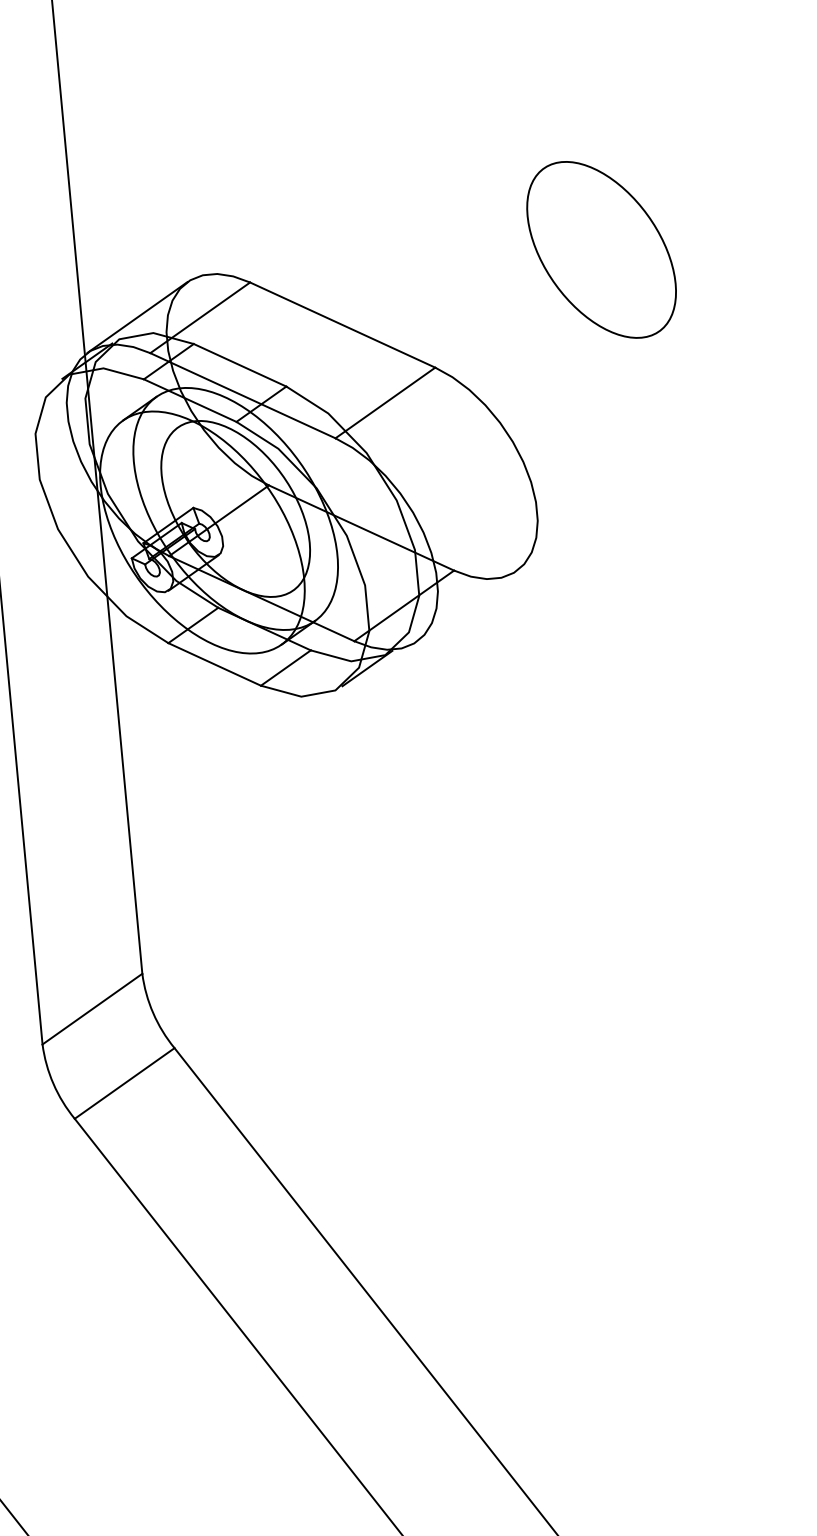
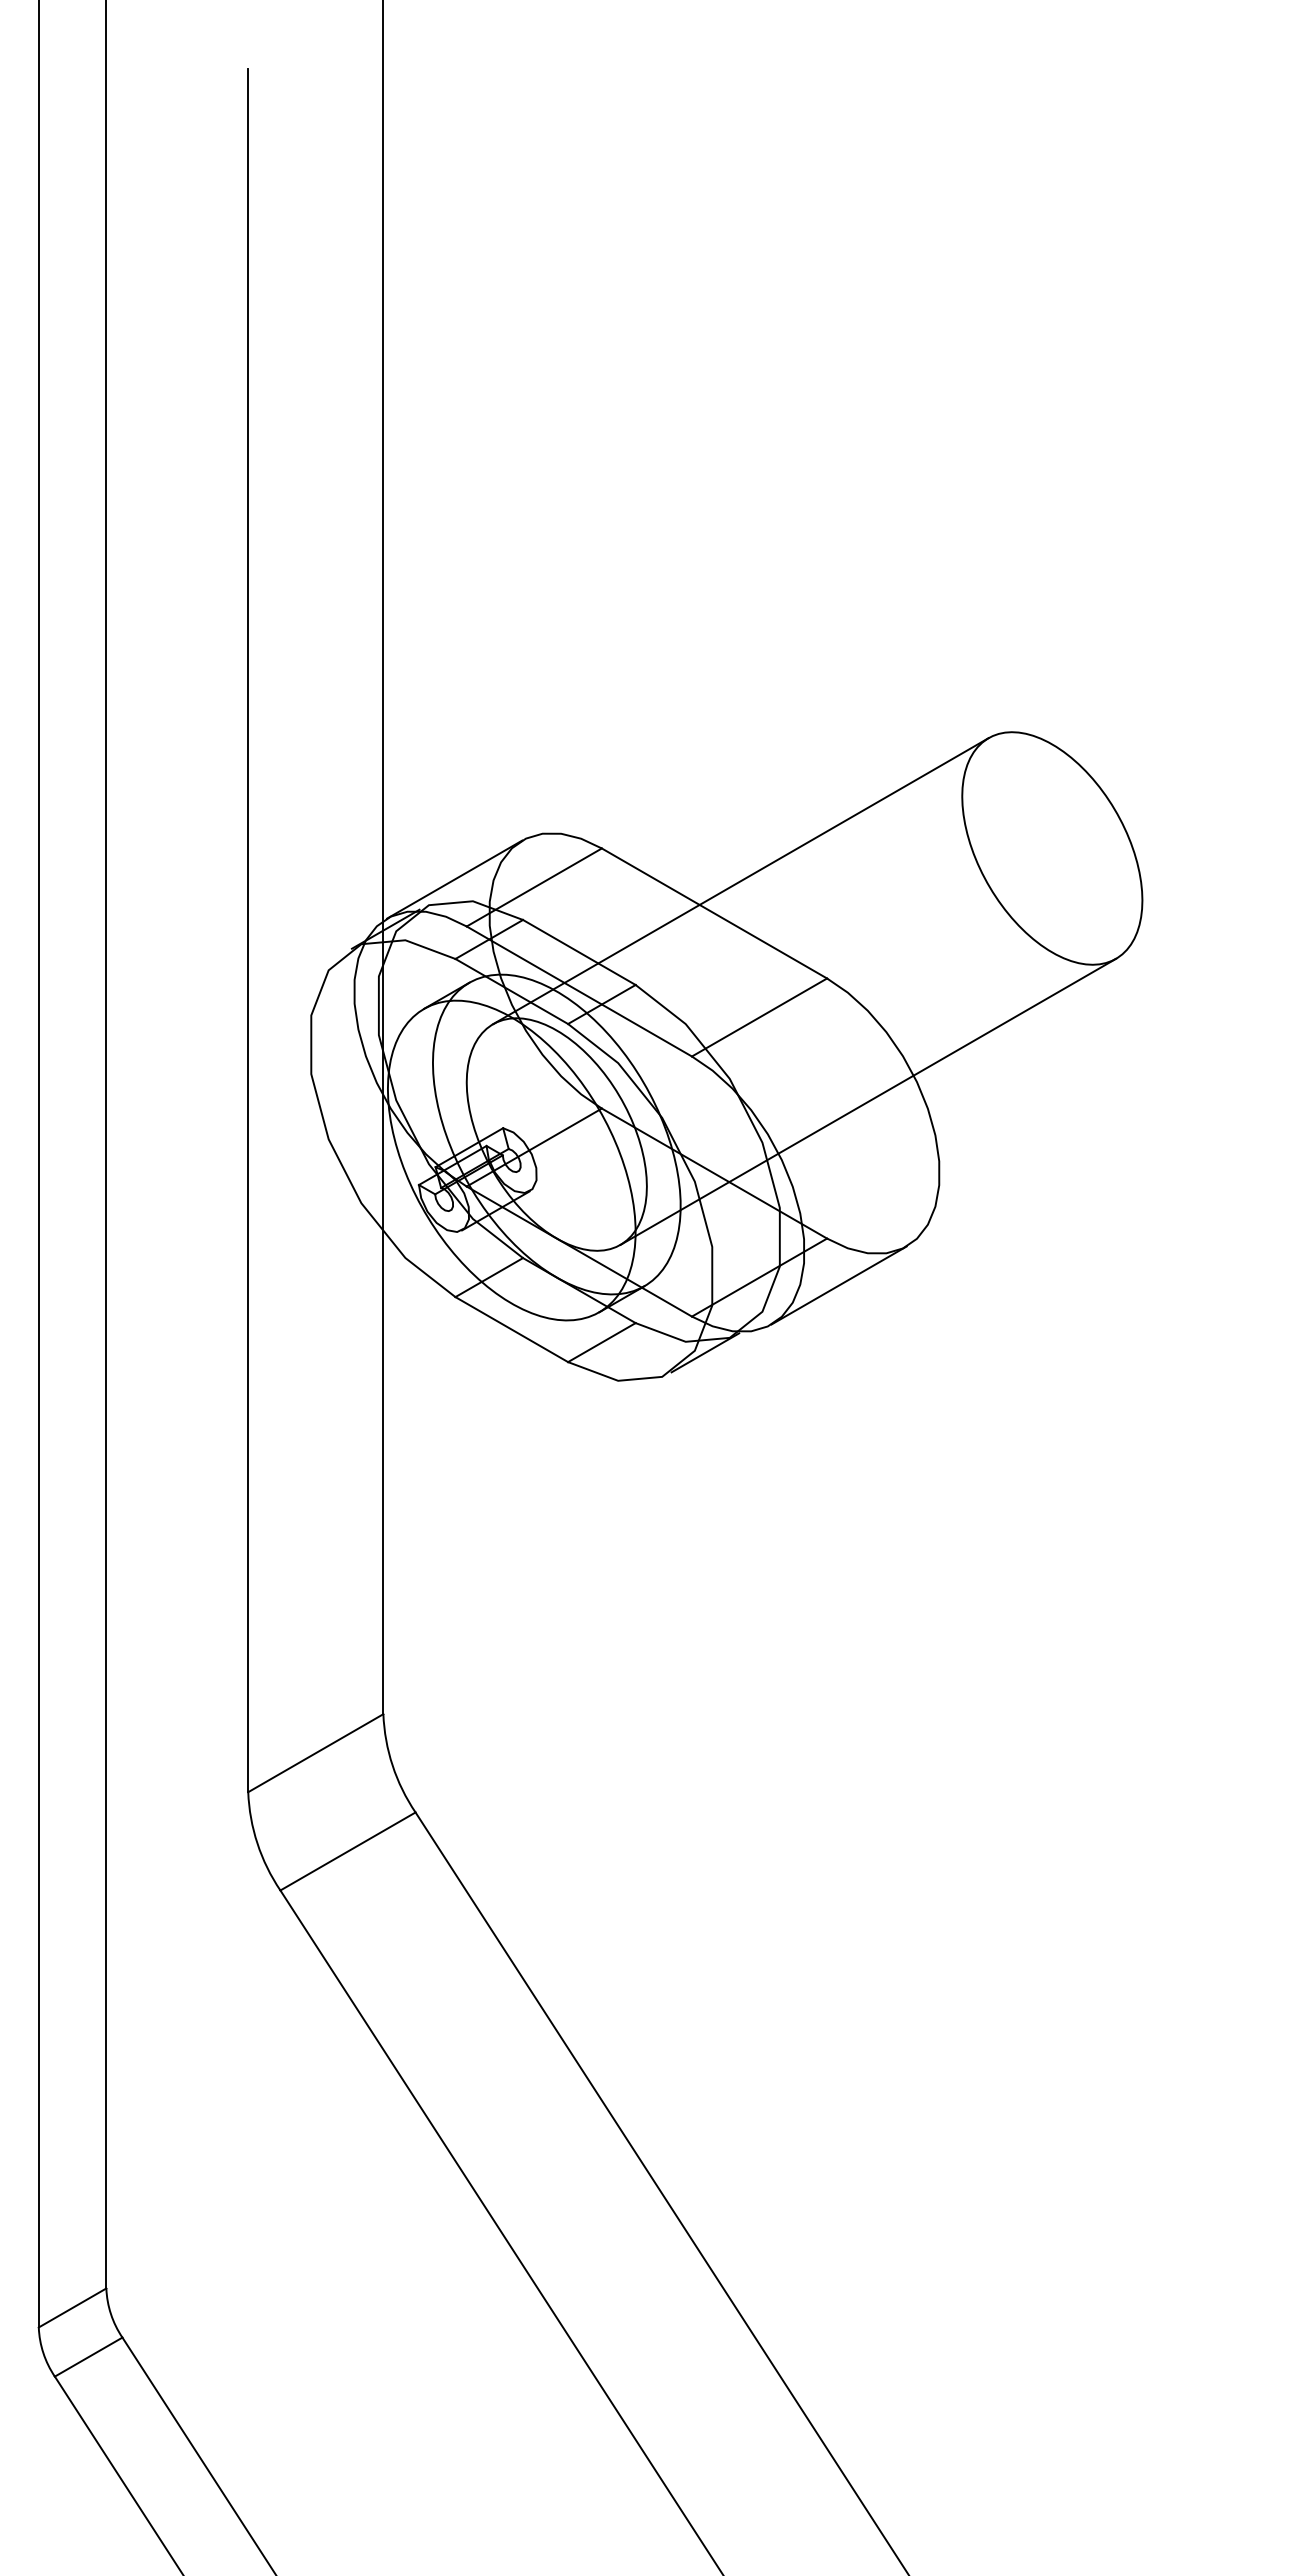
line: (360, 298) -> (740, 881), added
line: (476, 460) -> (868, 1101), added
line: (466, 606) -> (838, 1285), added

